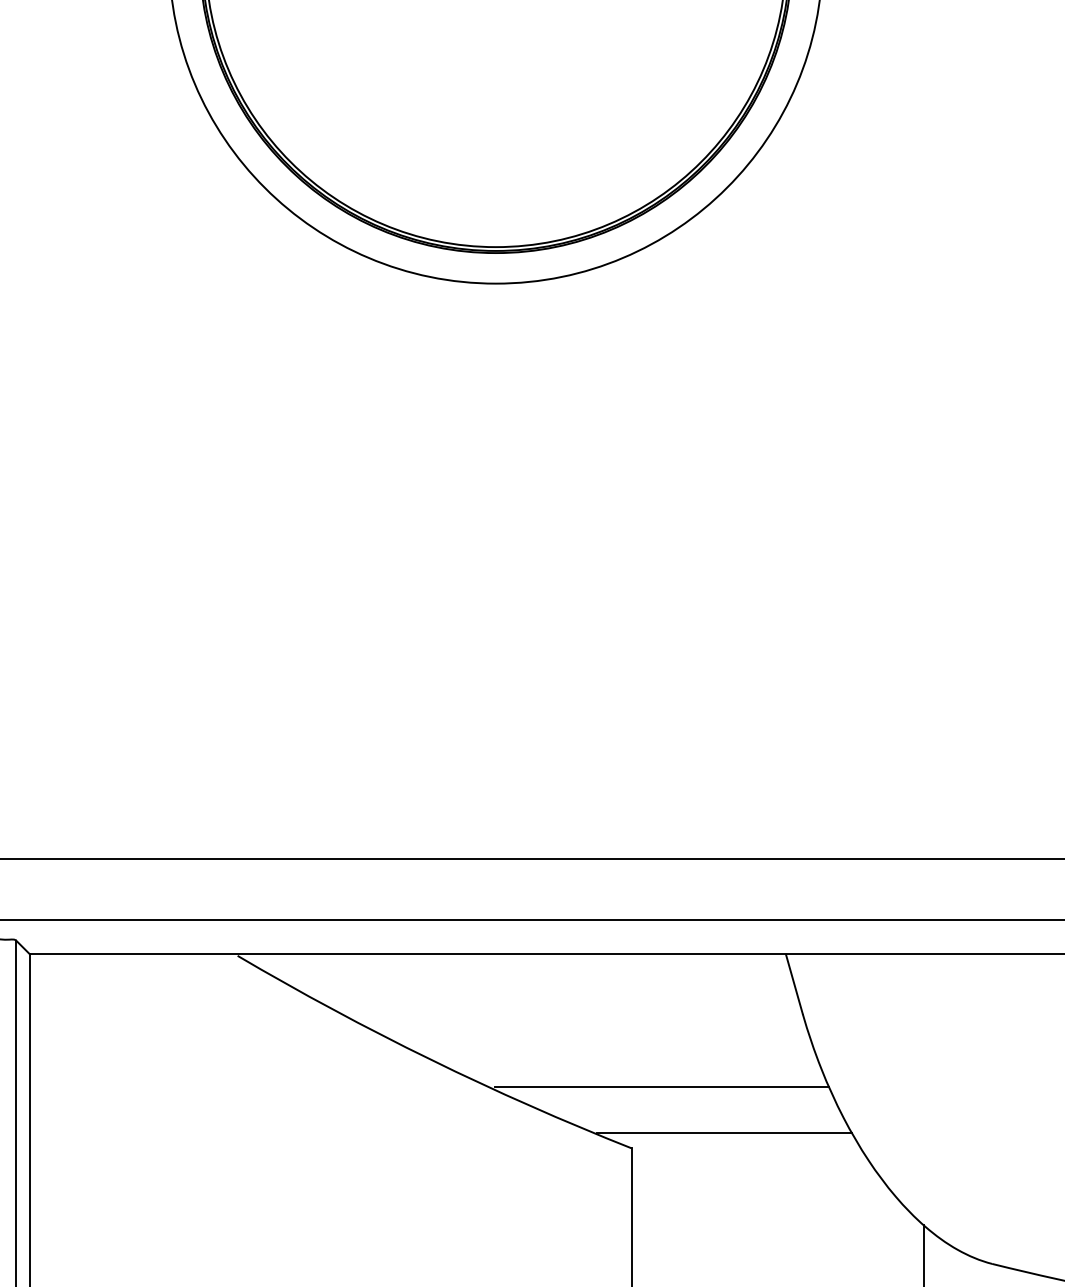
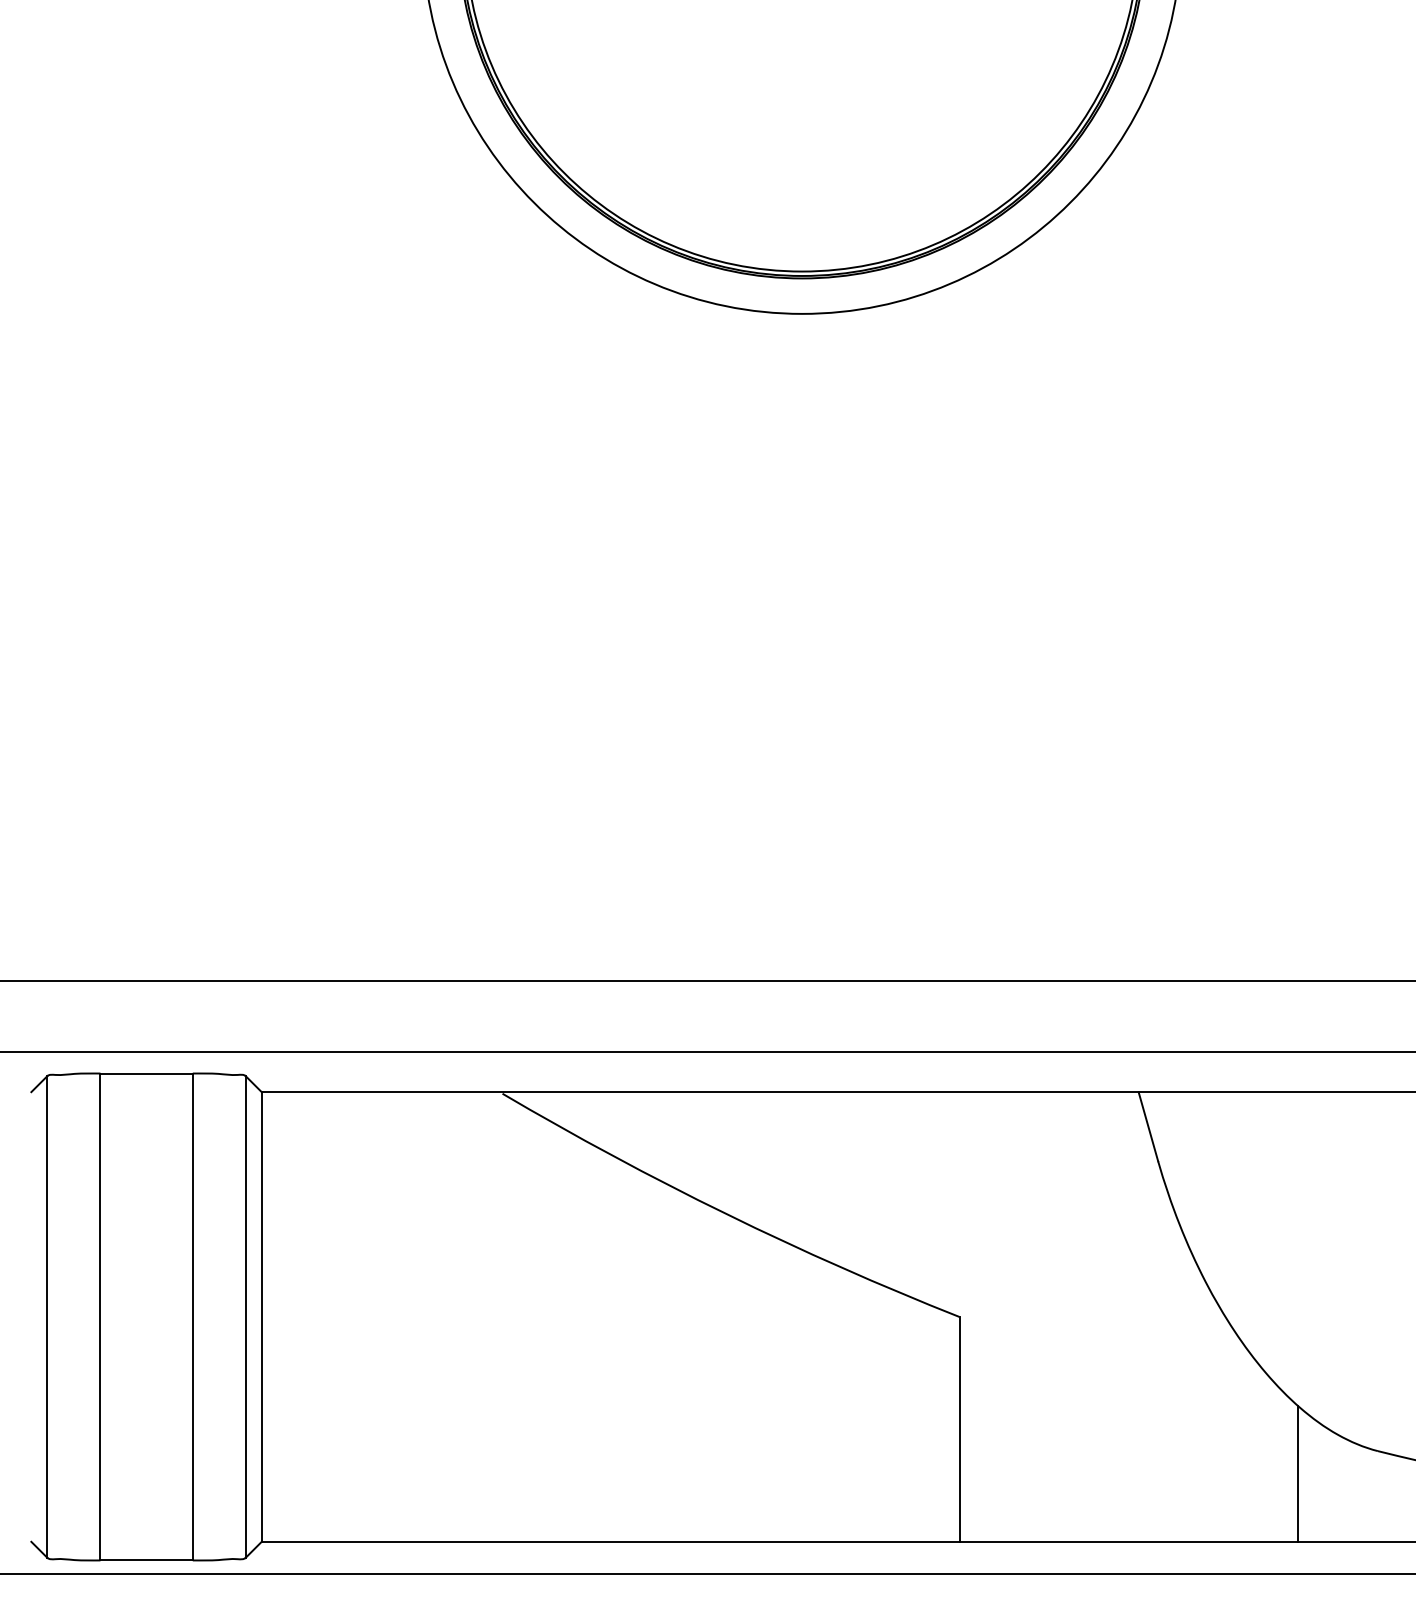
line: (661, 1087) -> (994, 1246), removed
line: (724, 1133) -> (1067, 1299), removed

